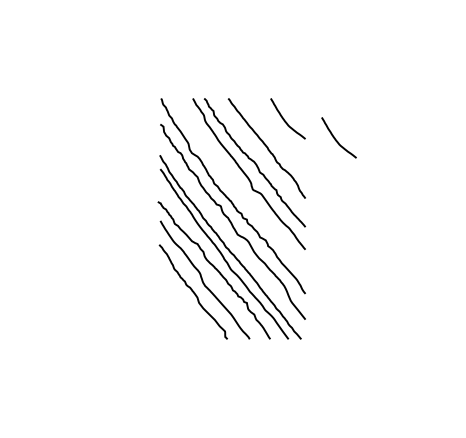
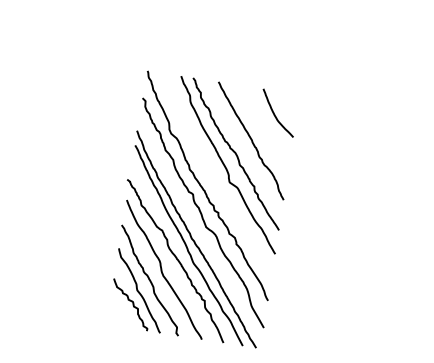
curve: (336, 139) -> (326, 142), removed
part: (184, 302) -> (138, 290), added

